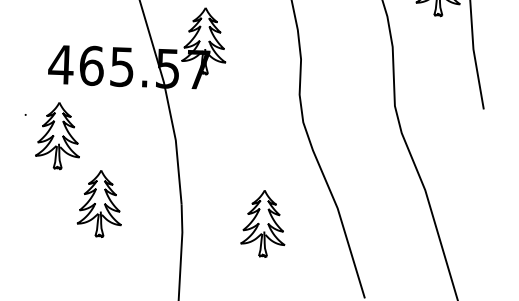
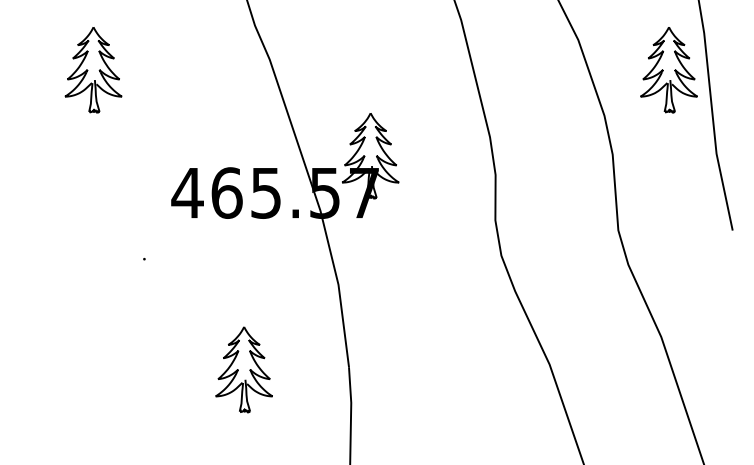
part: (57, 135) -> (186, 284), removed
part: (263, 223) -> (454, 387), removed

